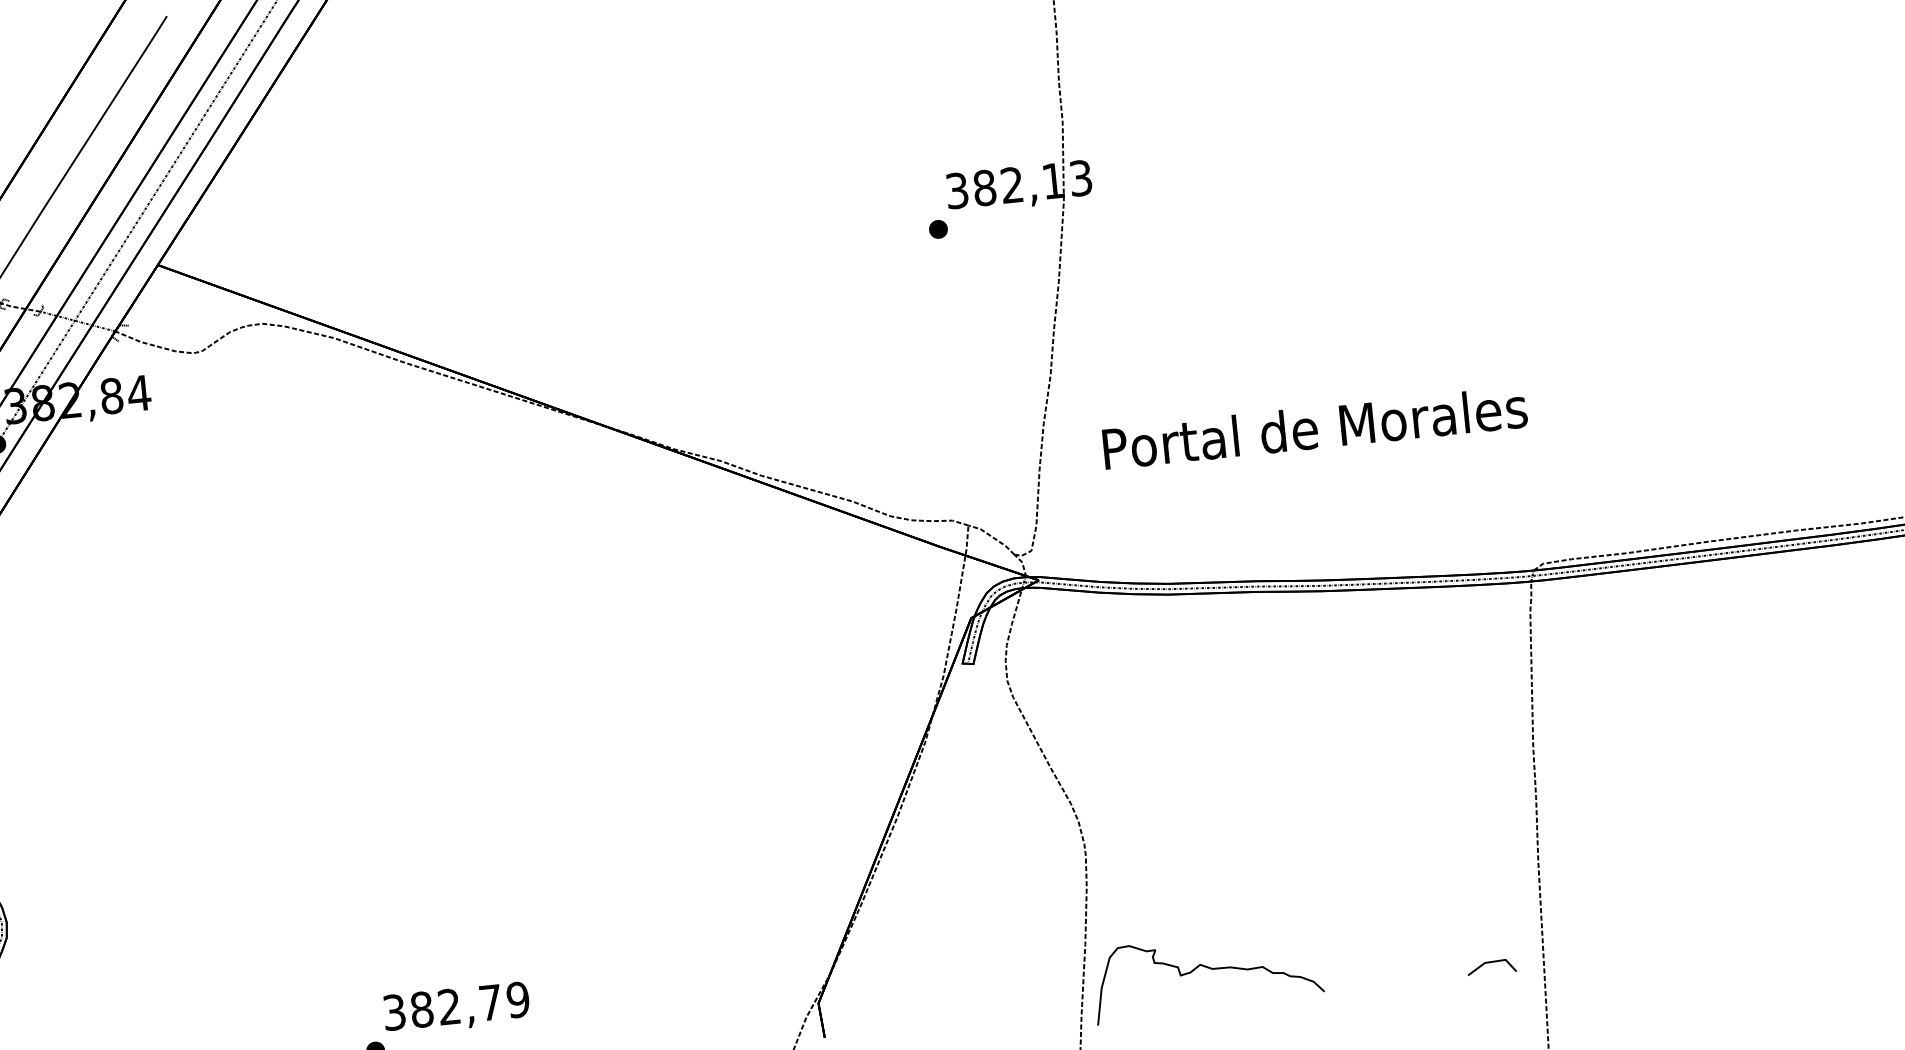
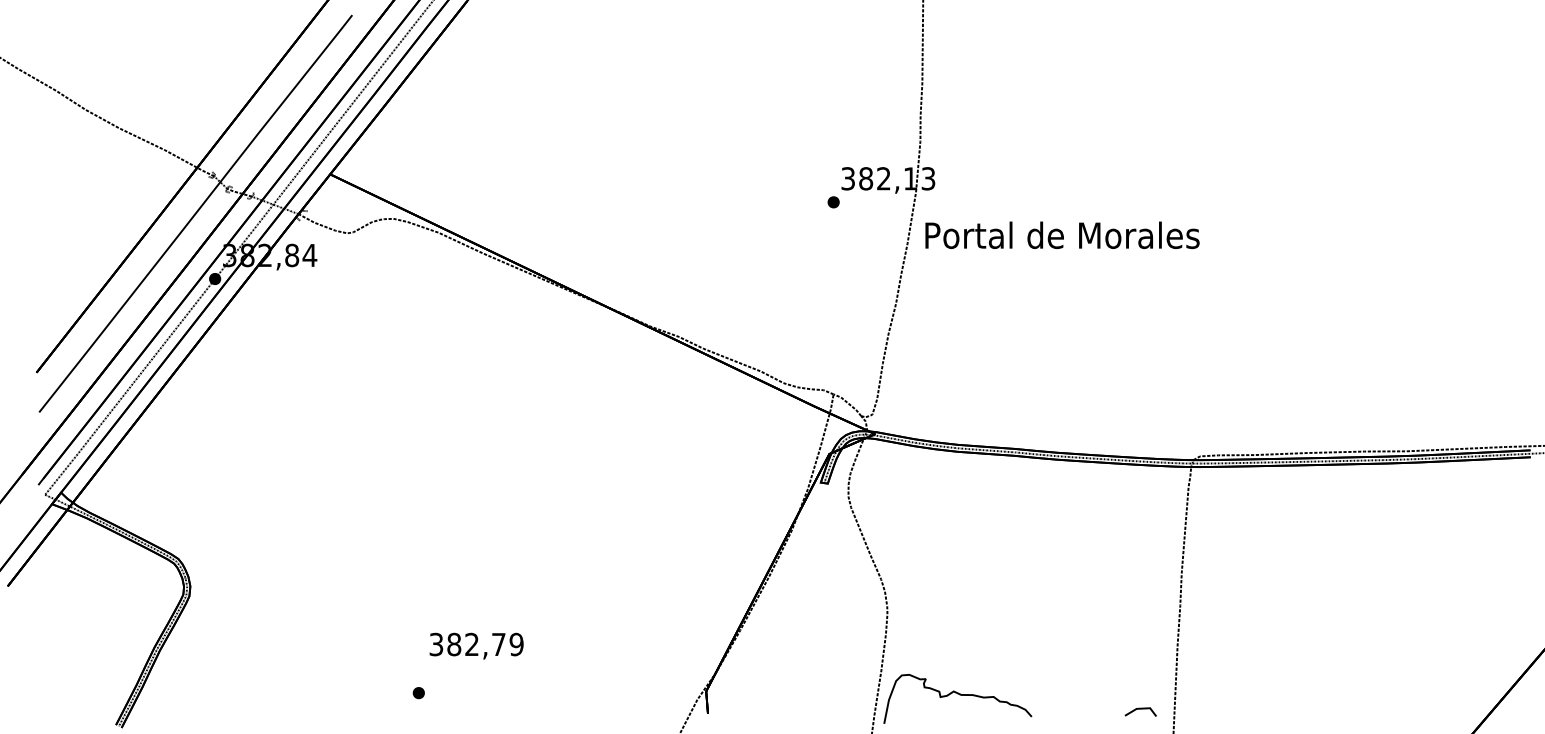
text: (1315, 428) -> (1062, 235), moved
text: (456, 1007) -> (476, 645), moved

